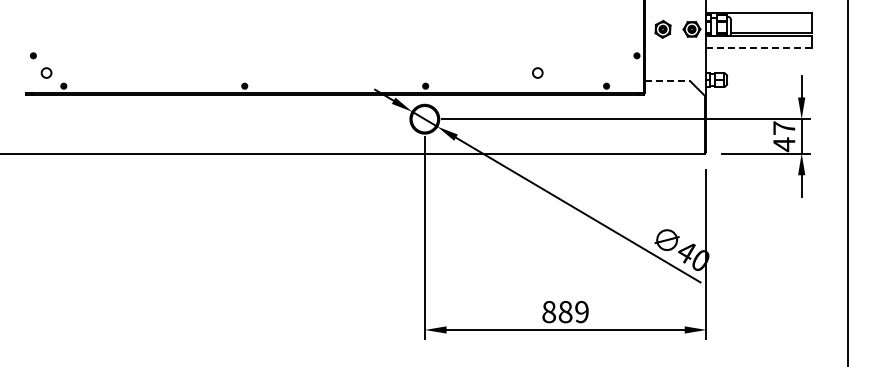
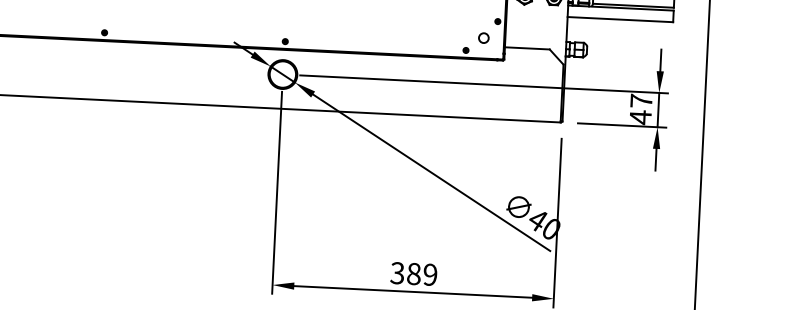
line: (759, 47) -> (620, 19), dashed -> solid
circle: (537, 72) -> (483, 37), moved
line: (668, 81) -> (528, 48), dashed -> solid
text: (548, 311) -> (396, 272), 889 -> 389

